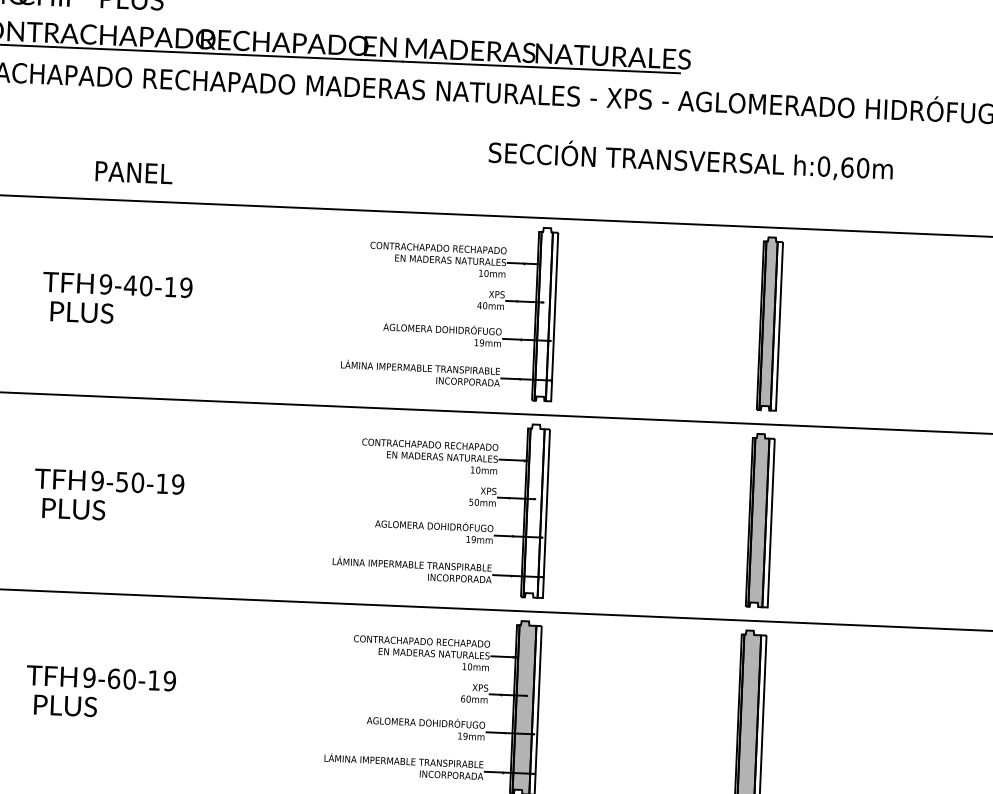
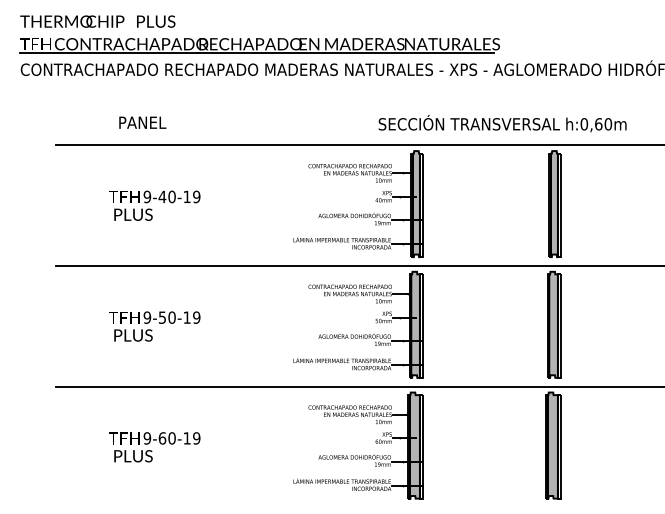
text: (690, 159) -> (502, 123), moved
text: (133, 172) -> (142, 122), moved
fill: (543, 315) -> (416, 204), added
fill: (534, 510) -> (415, 324), added

